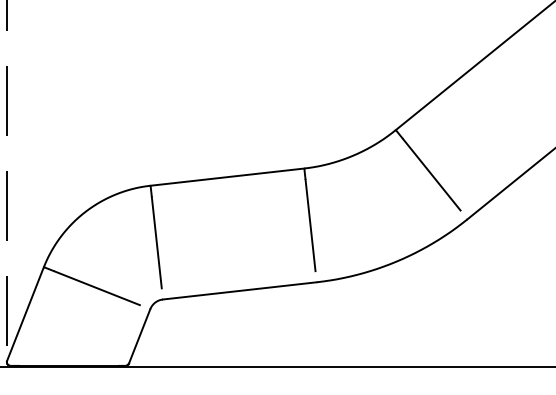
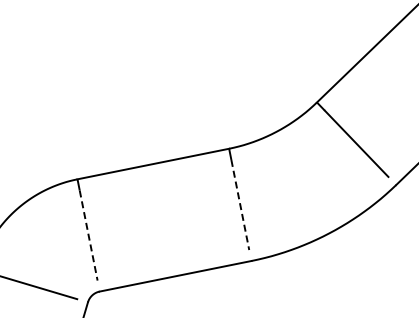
line: (310, 225) -> (240, 204), solid -> dashed
line: (156, 242) -> (88, 235), solid -> dashed

